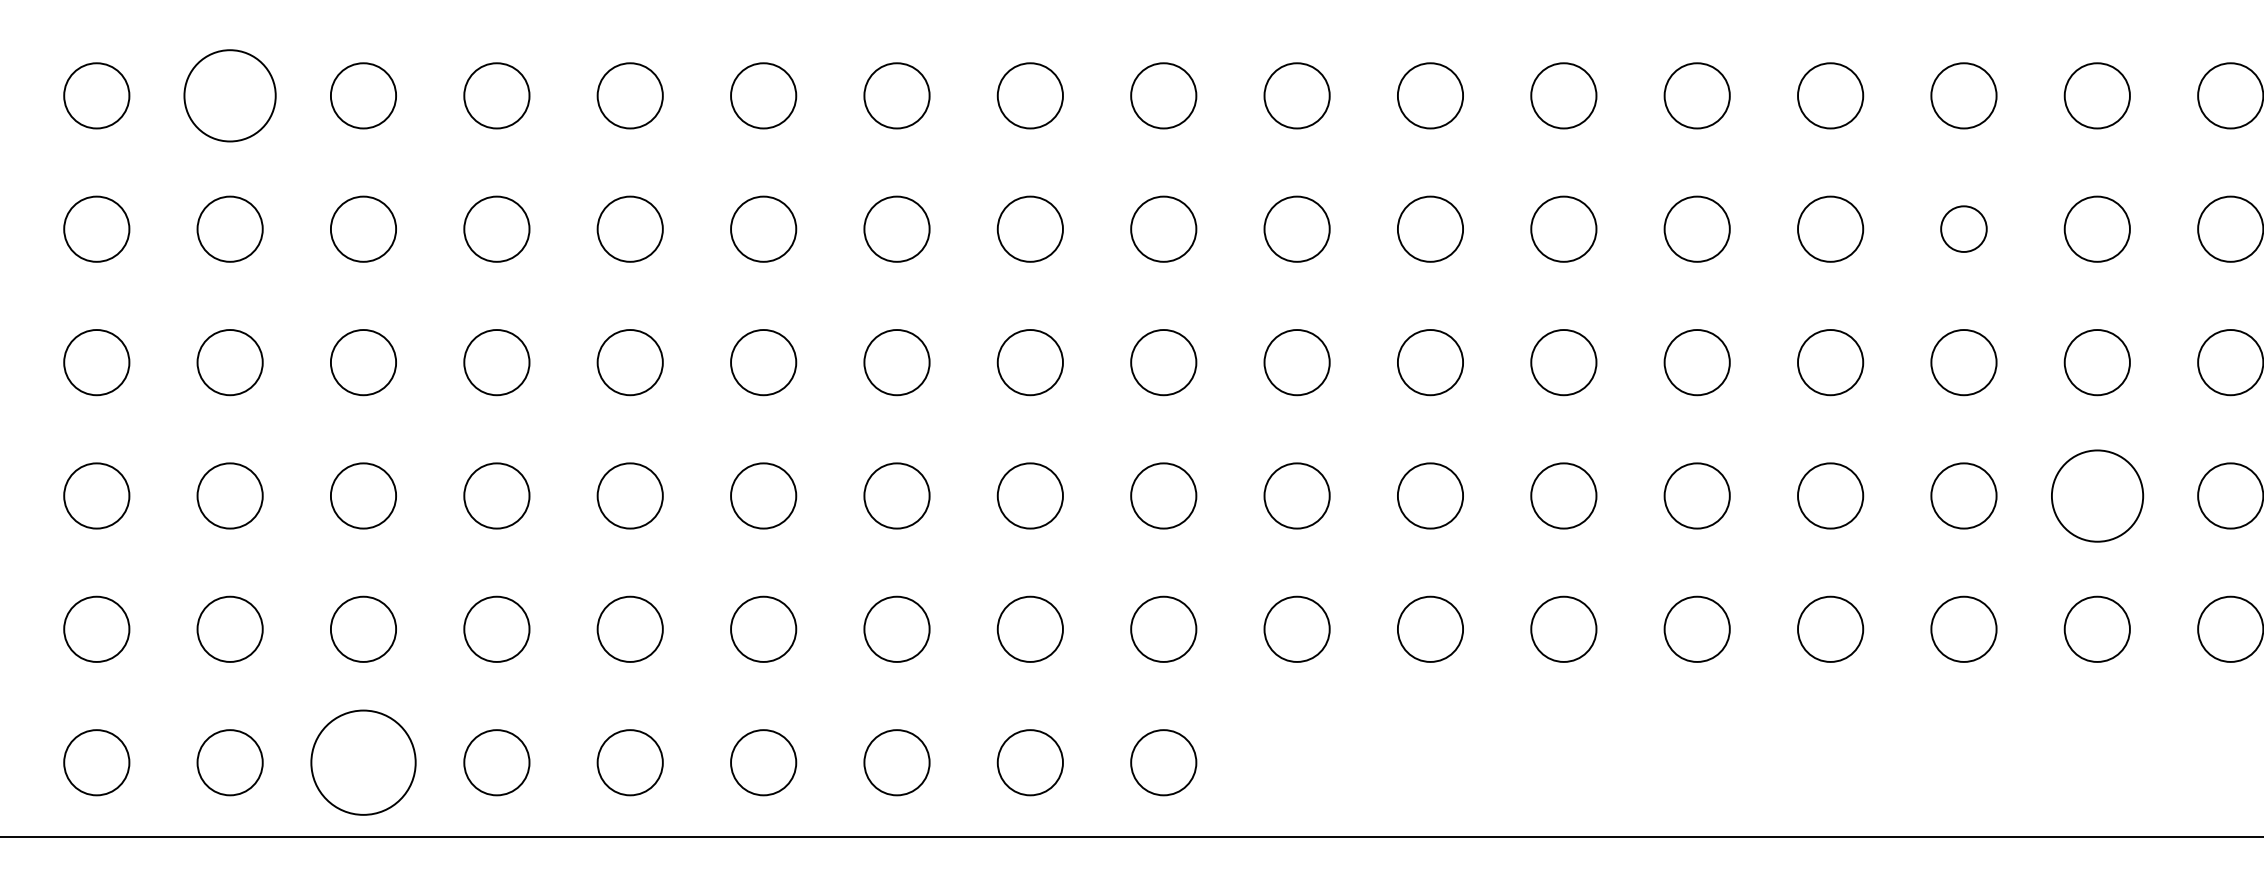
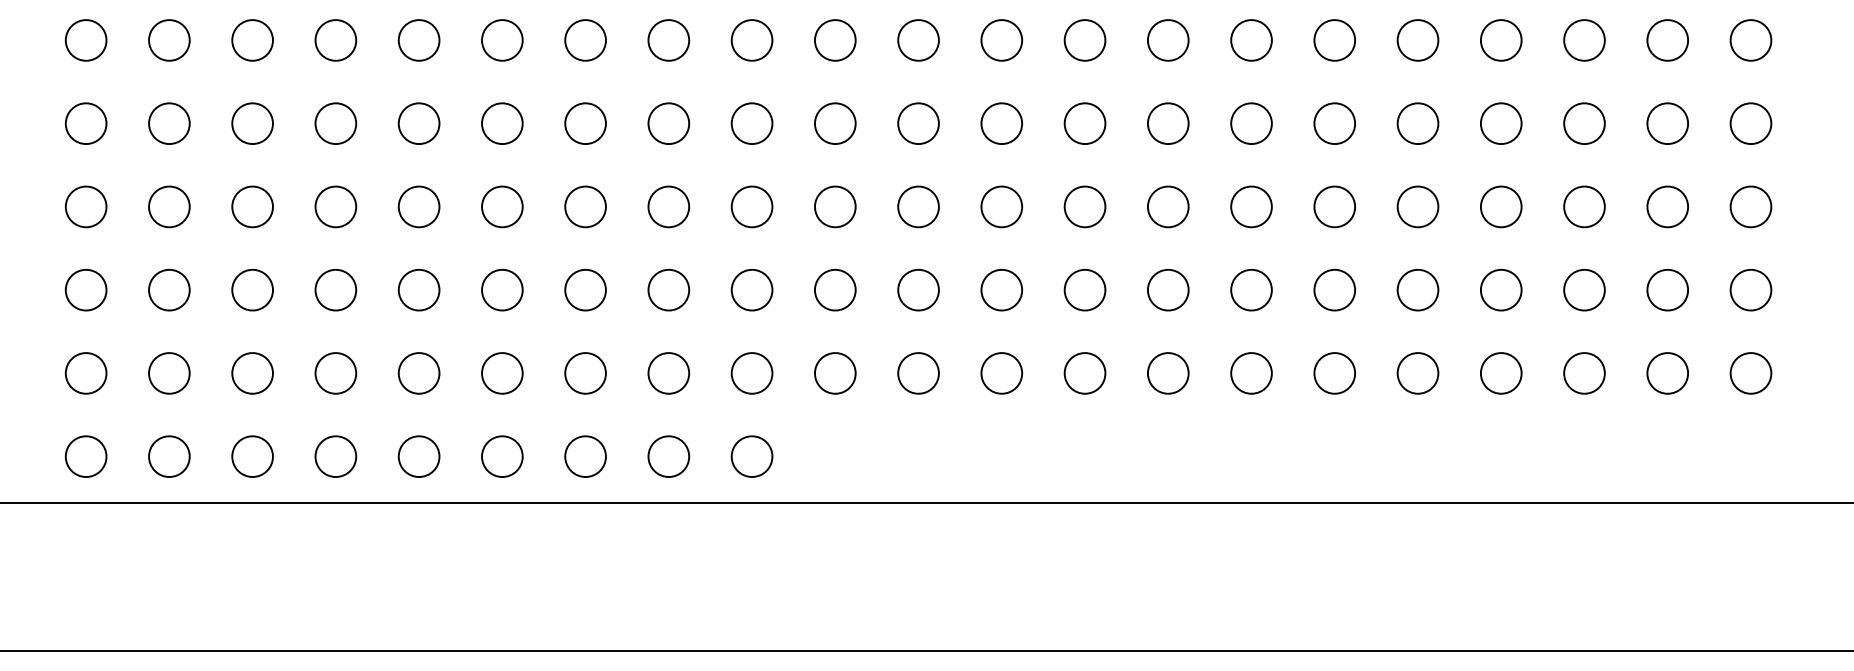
circle: (230, 95) -> (169, 40), size x0.71
circle: (1963, 228) -> (1251, 123), size x1.43
circle: (2096, 494) -> (1334, 289), size x0.71
circle: (363, 762) -> (252, 456), size x0.62

